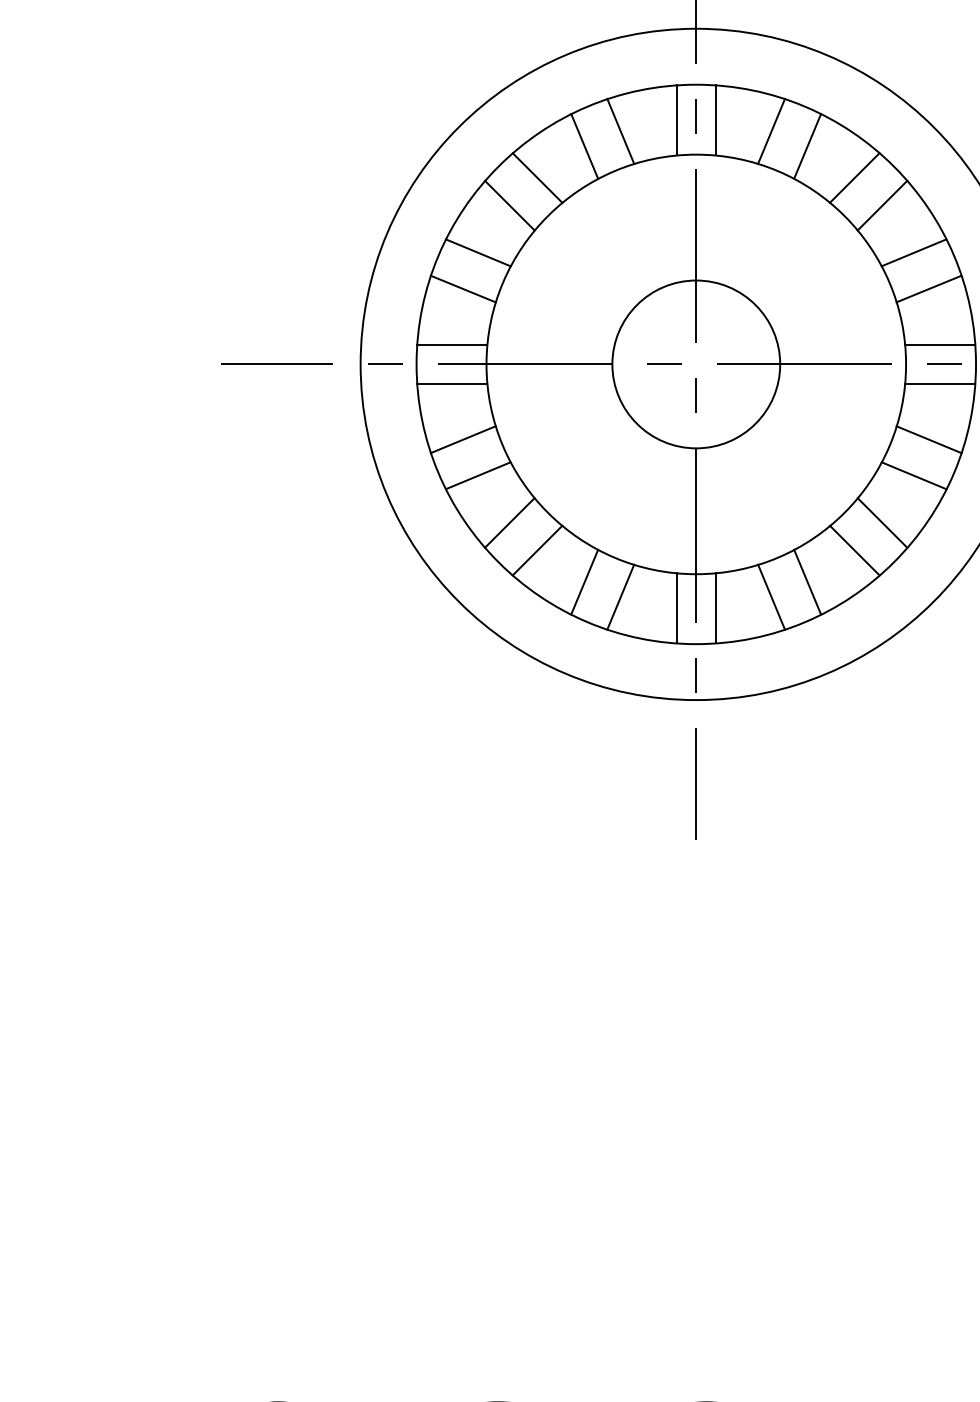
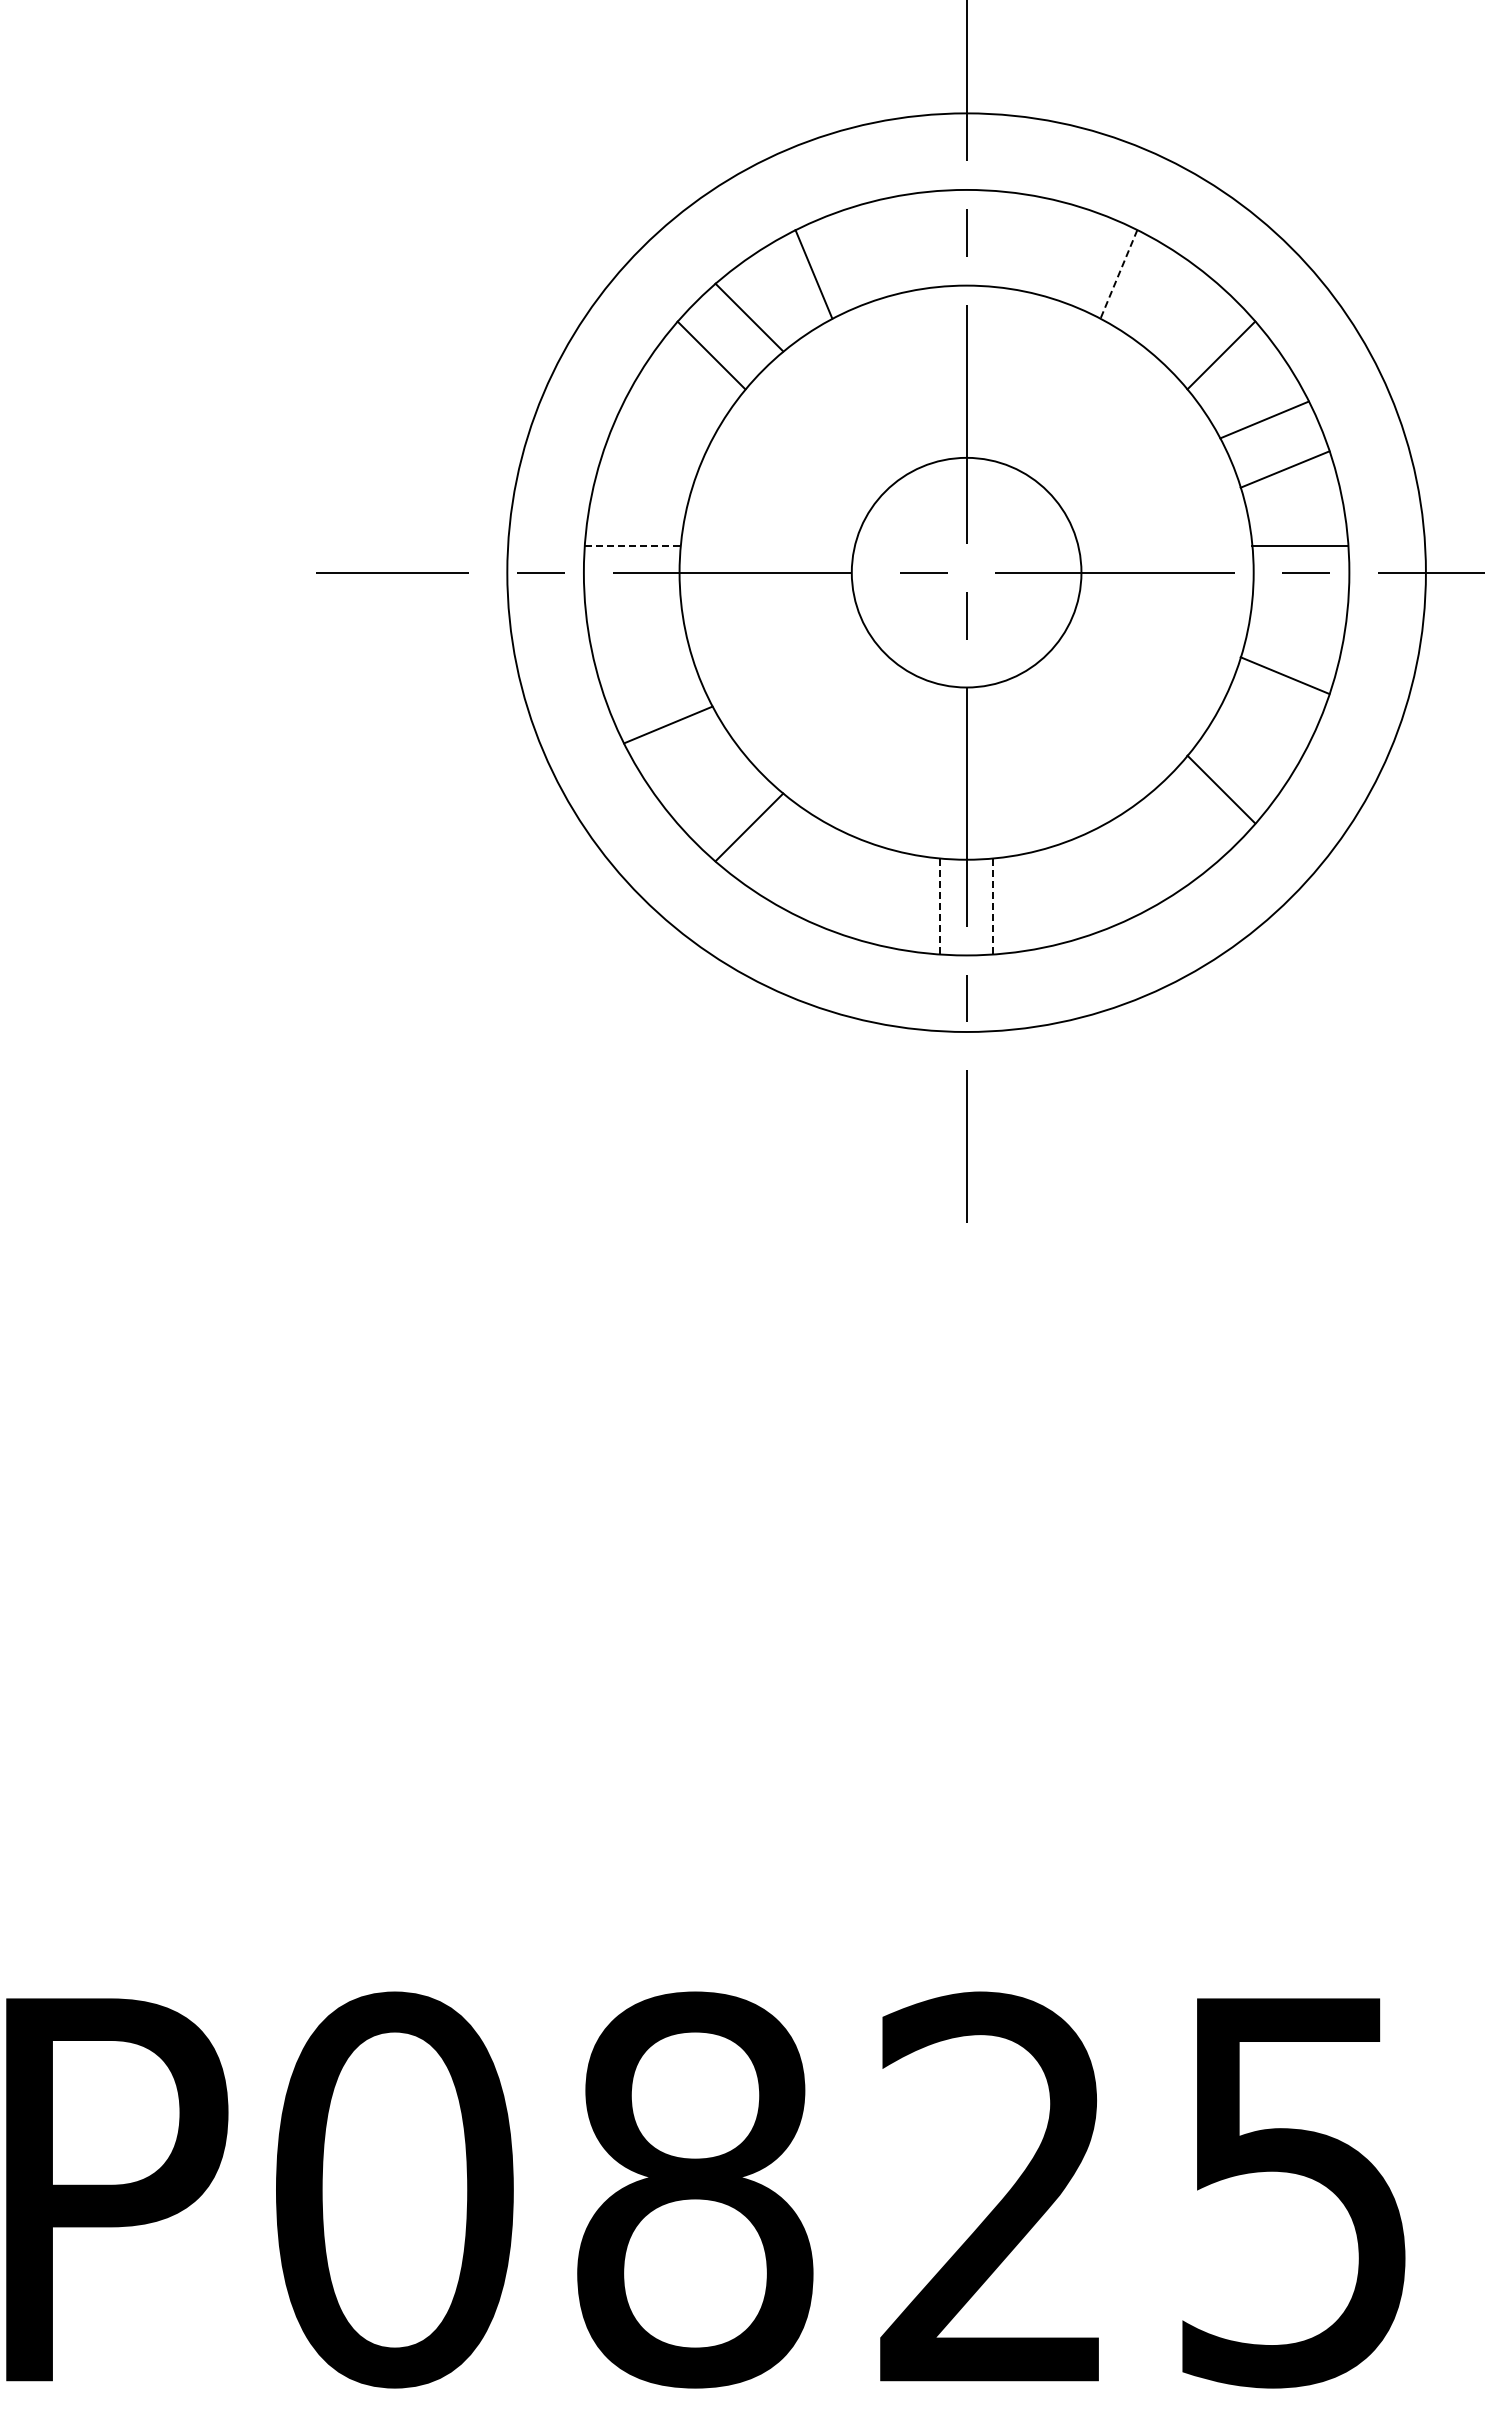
line: (676, 120) -> (939, 238), removed
line: (715, 120) -> (993, 238), removed
line: (620, 131) -> (862, 253), removed
line: (771, 131) -> (1069, 253), removed
line: (807, 146) -> (1118, 274), solid -> dashed
line: (854, 177) -> (1183, 317), removed
line: (478, 252) -> (668, 419), removed
line: (463, 289) -> (647, 469), removed
line: (452, 344) -> (633, 545), solid -> dashed
line: (452, 384) -> (632, 599), removed
line: (940, 384) -> (1300, 599), removed
line: (463, 439) -> (647, 675), removed
line: (913, 475) -> (1264, 724), removed
line: (509, 522) -> (711, 789), removed
line: (854, 550) -> (1183, 827), removed
line: (584, 582) -> (813, 870), removed
line: (807, 582) -> (1118, 870), removed
line: (620, 596) -> (862, 890), removed
line: (771, 596) -> (1069, 890), removed
line: (676, 607) -> (939, 905), solid -> dashed
line: (715, 607) -> (993, 905), solid -> dashed

